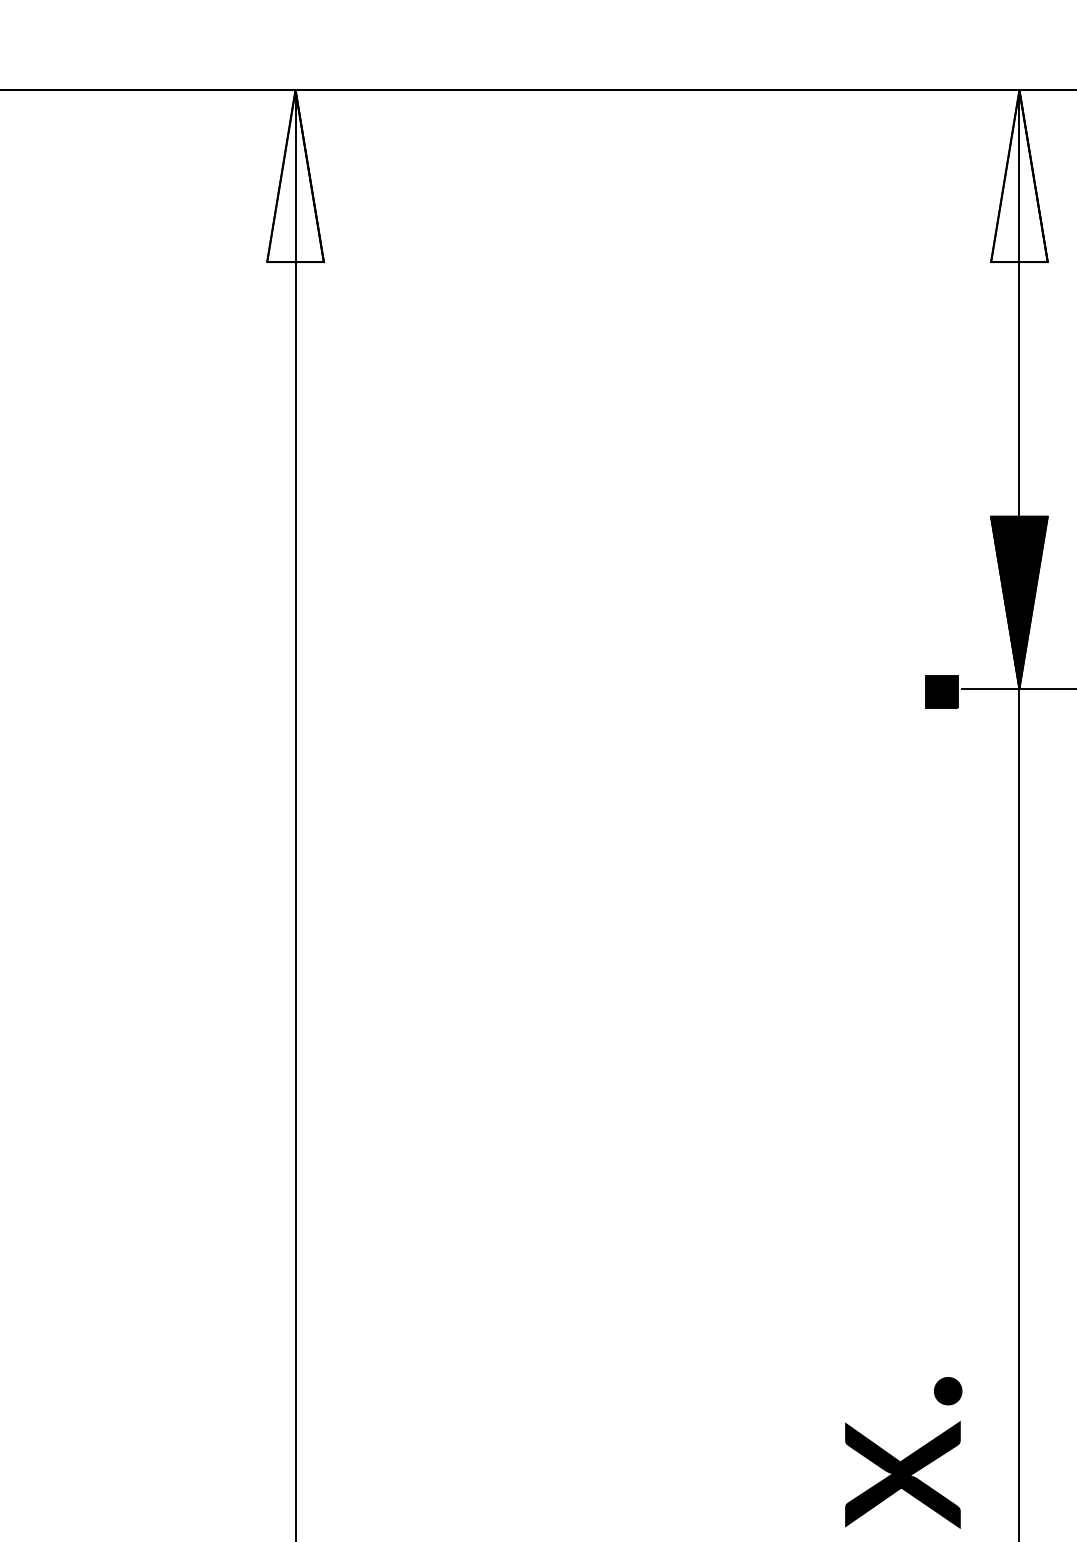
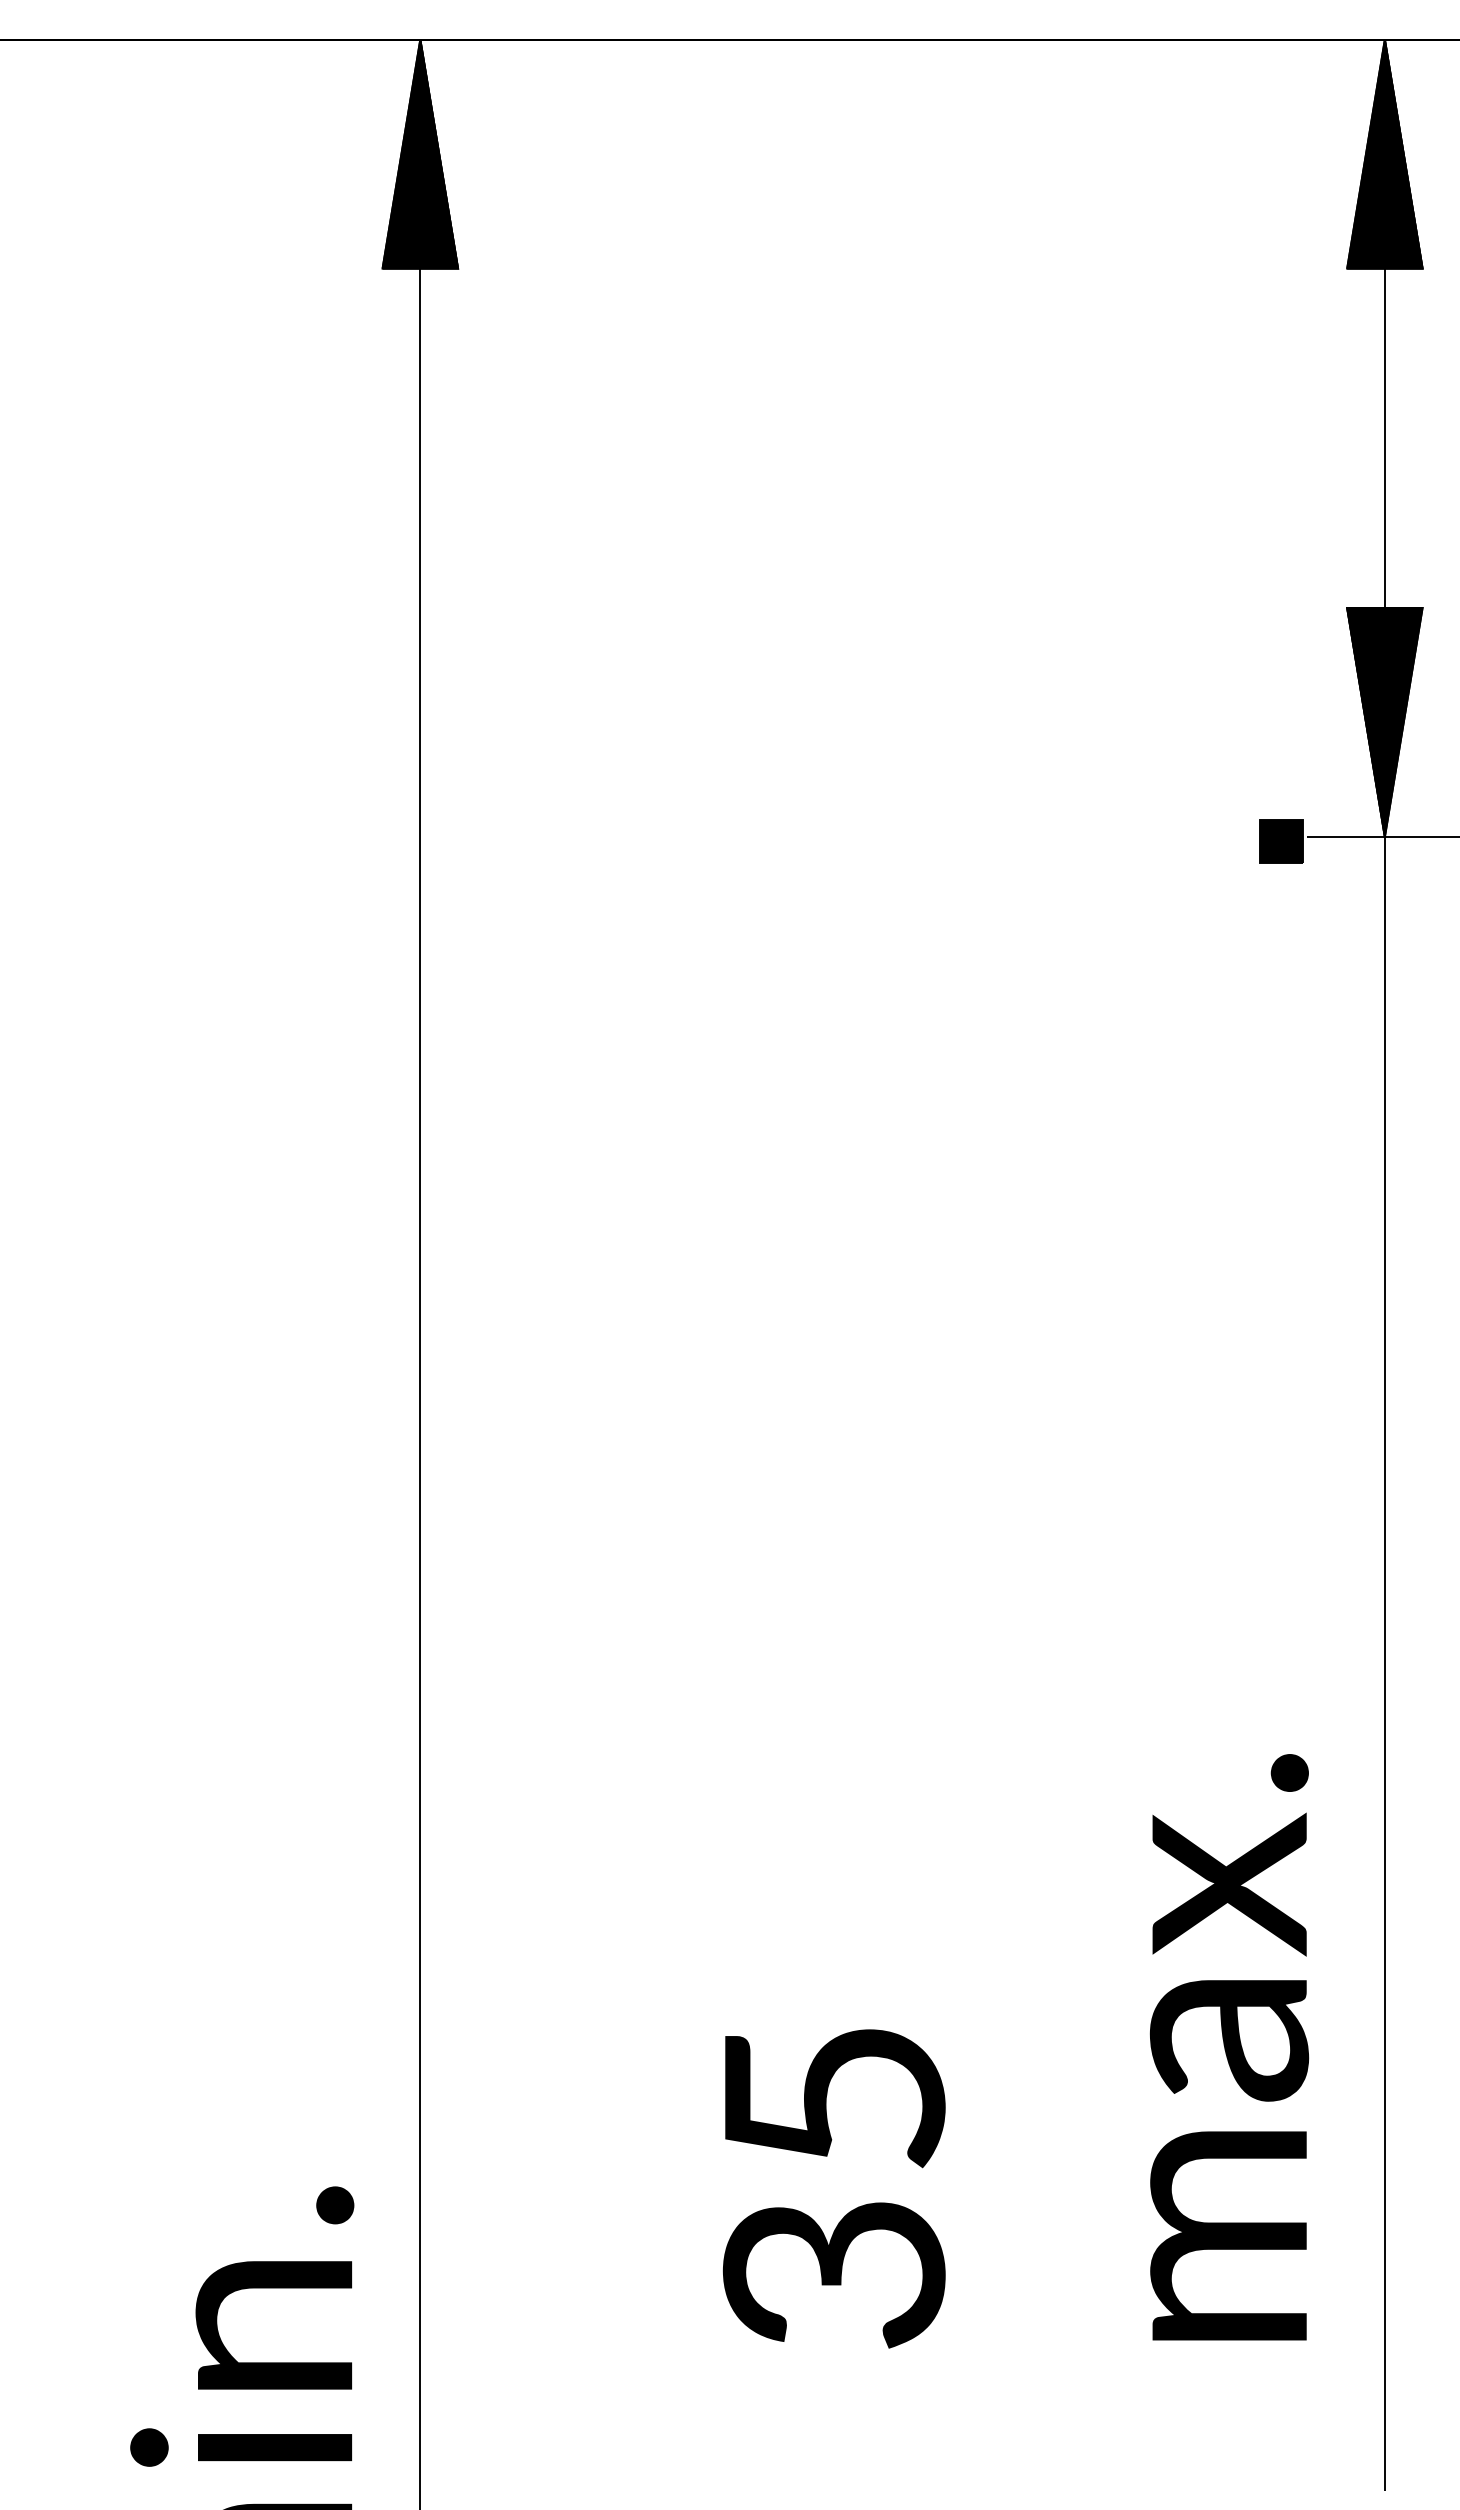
fill: (295, 175) -> (420, 153), added
fill: (1019, 175) -> (1384, 153), added

